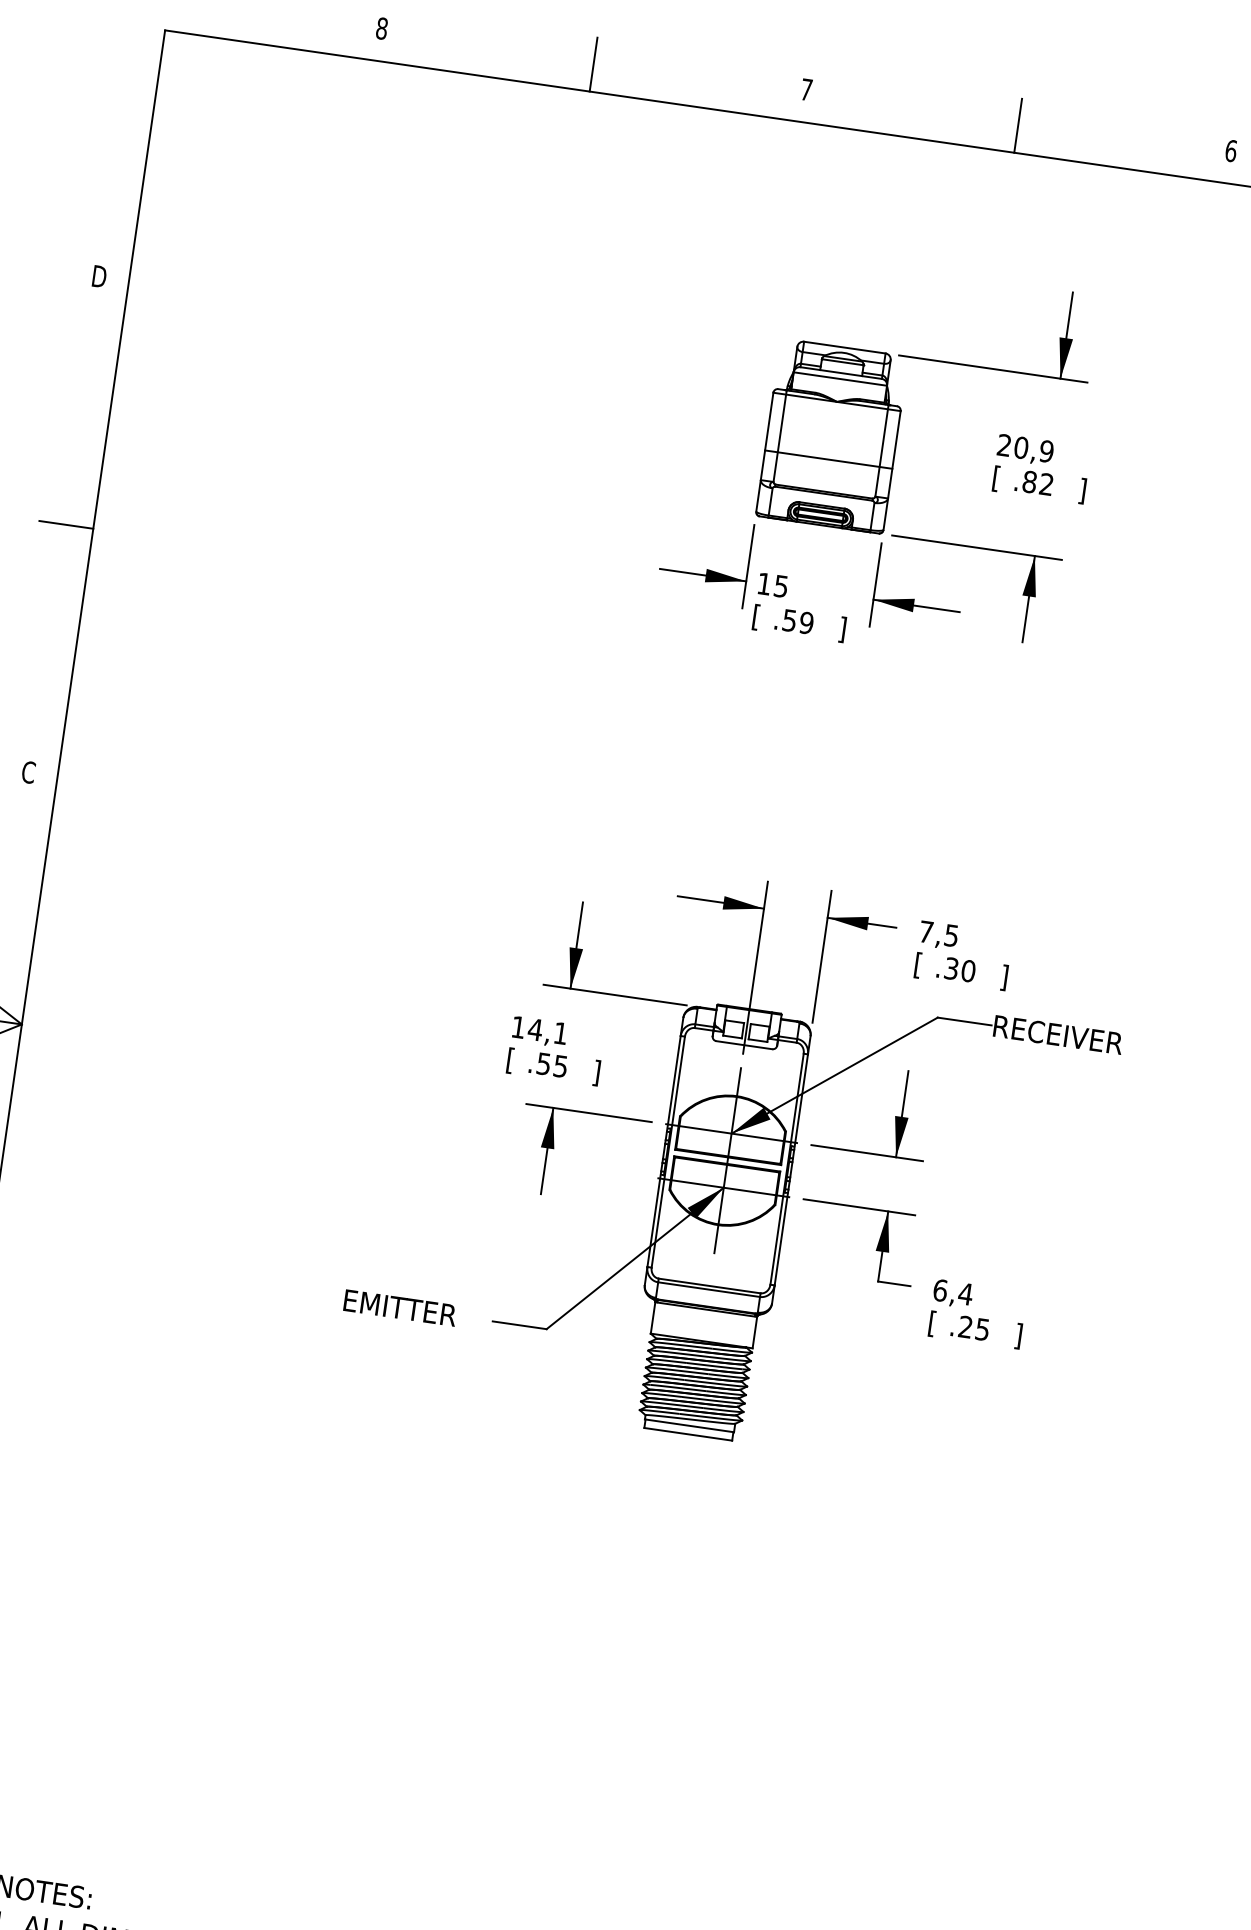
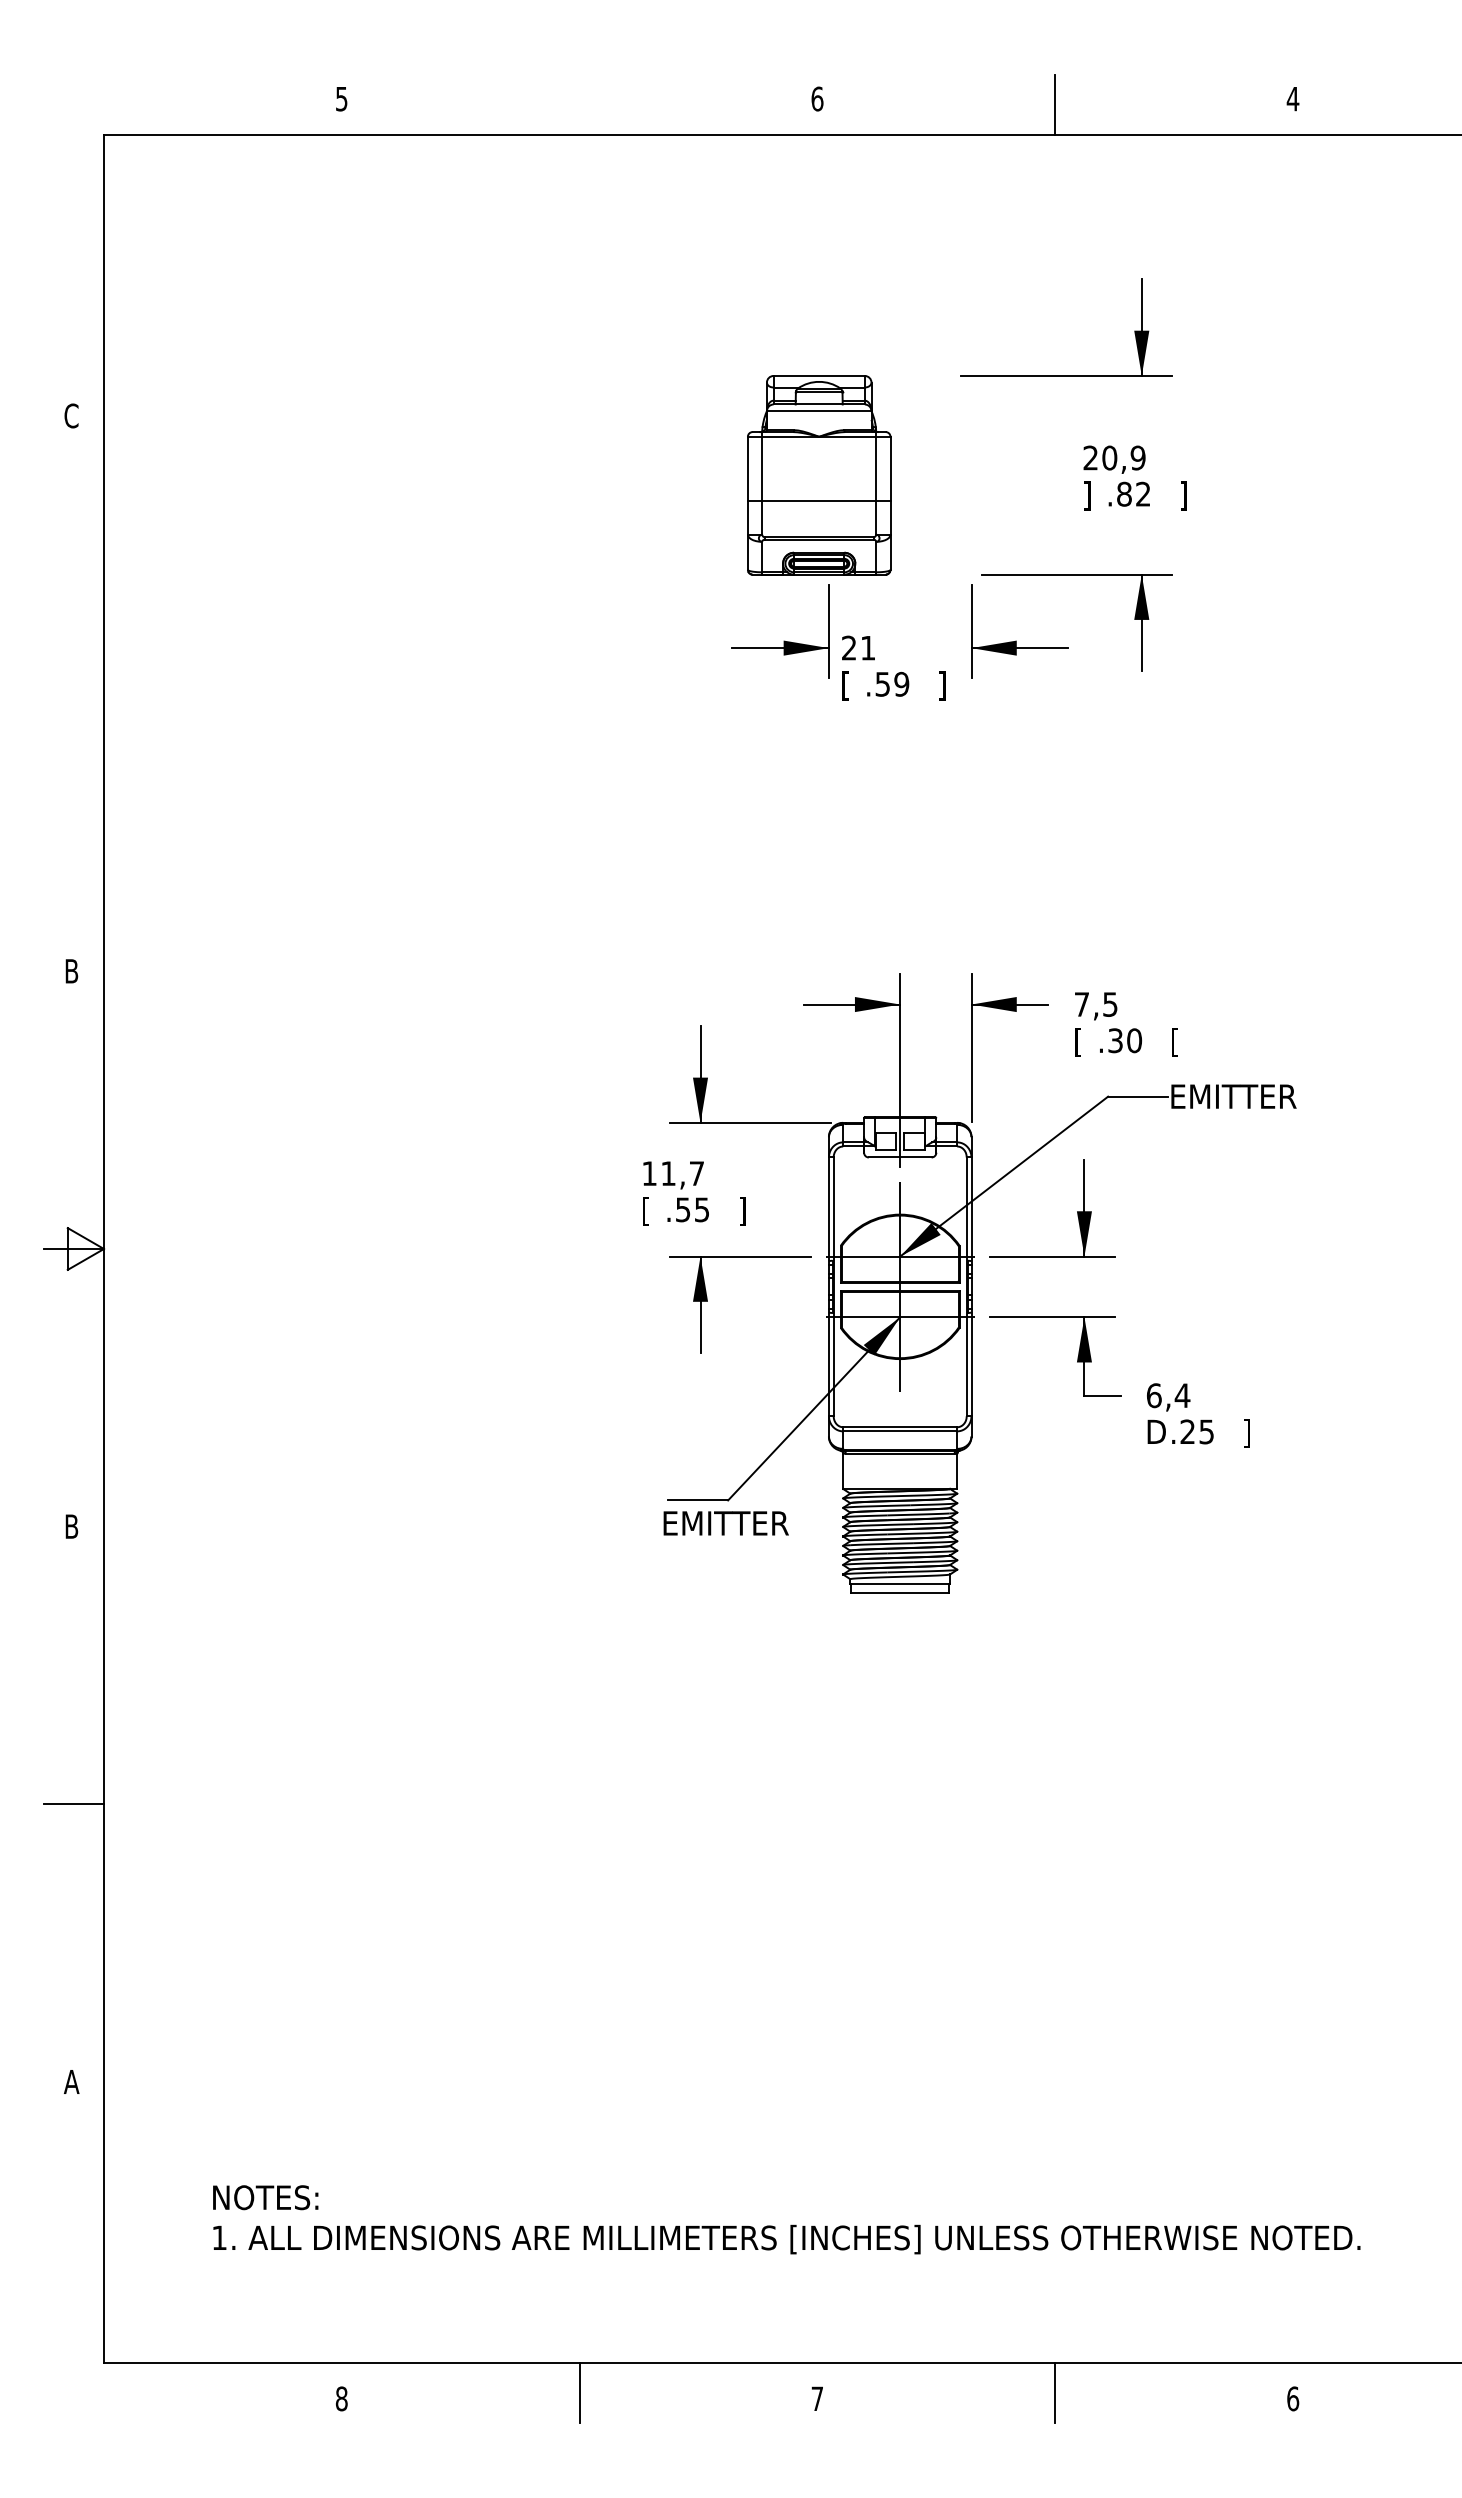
text: (381, 28) -> (341, 98), 8 -> 5
line: (593, 64) -> (579, 104), removed
text: (806, 89) -> (817, 98), 7 -> 6
text: (1230, 150) -> (1292, 98), 6 -> 4
text: (99, 276) -> (70, 415), D -> C
part: (832, 436) -> (819, 475), moved
text: (996, 478) -> (1087, 495), [ -> ]
line: (66, 524) -> (73, 693), removed
text: (772, 584) -> (858, 647), 15 -> 21
text: (28, 771) -> (71, 970), C -> B
text: (1003, 977) -> (1174, 1042), ] -> [
text: (547, 1031) -> (681, 1173), 14,1 -> 11,7
text: (1059, 1035) -> (1244, 1096), RECEIVER -> EMITTER
text: (399, 1308) -> (725, 1523), moved
text: (937, 1324) -> (1156, 1433), [ -> D

